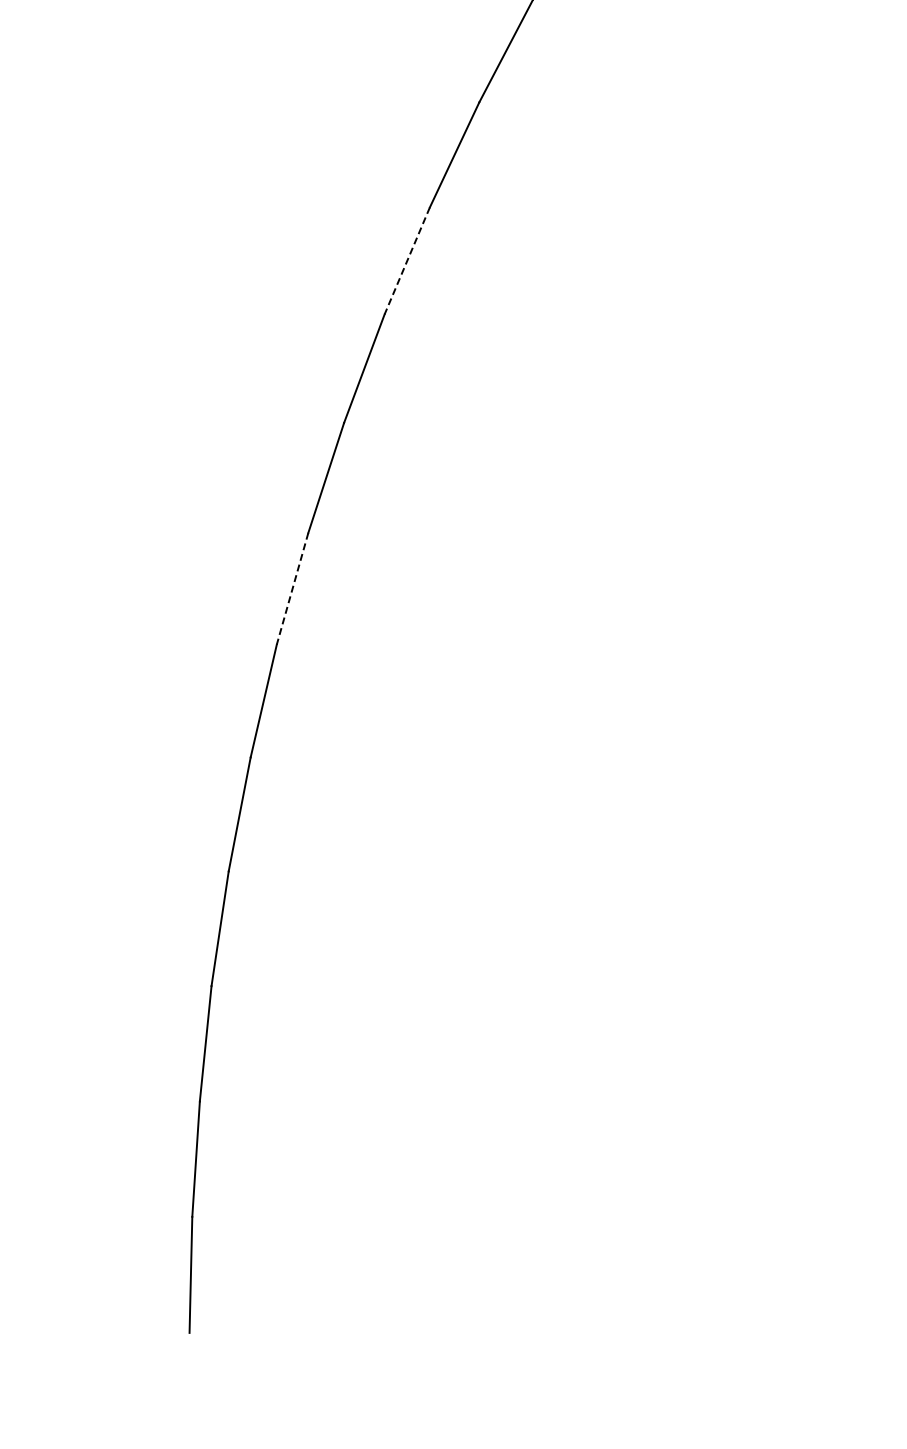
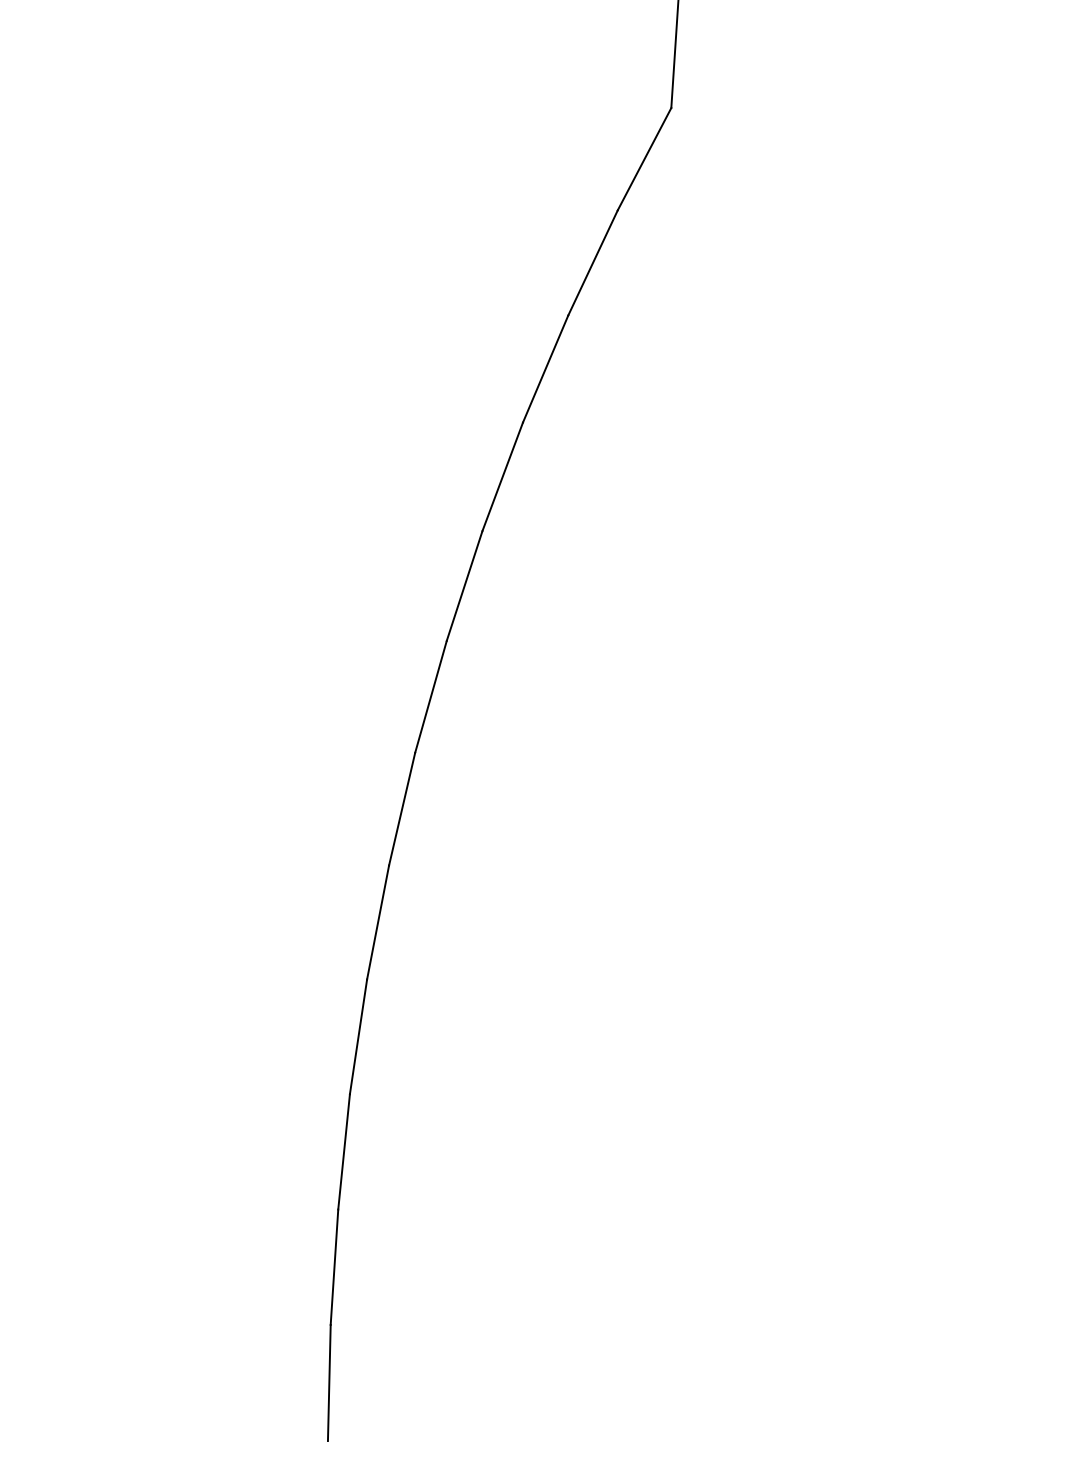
line: (407, 261) -> (545, 369), dashed -> solid
line: (292, 589) -> (430, 697), dashed -> solid

